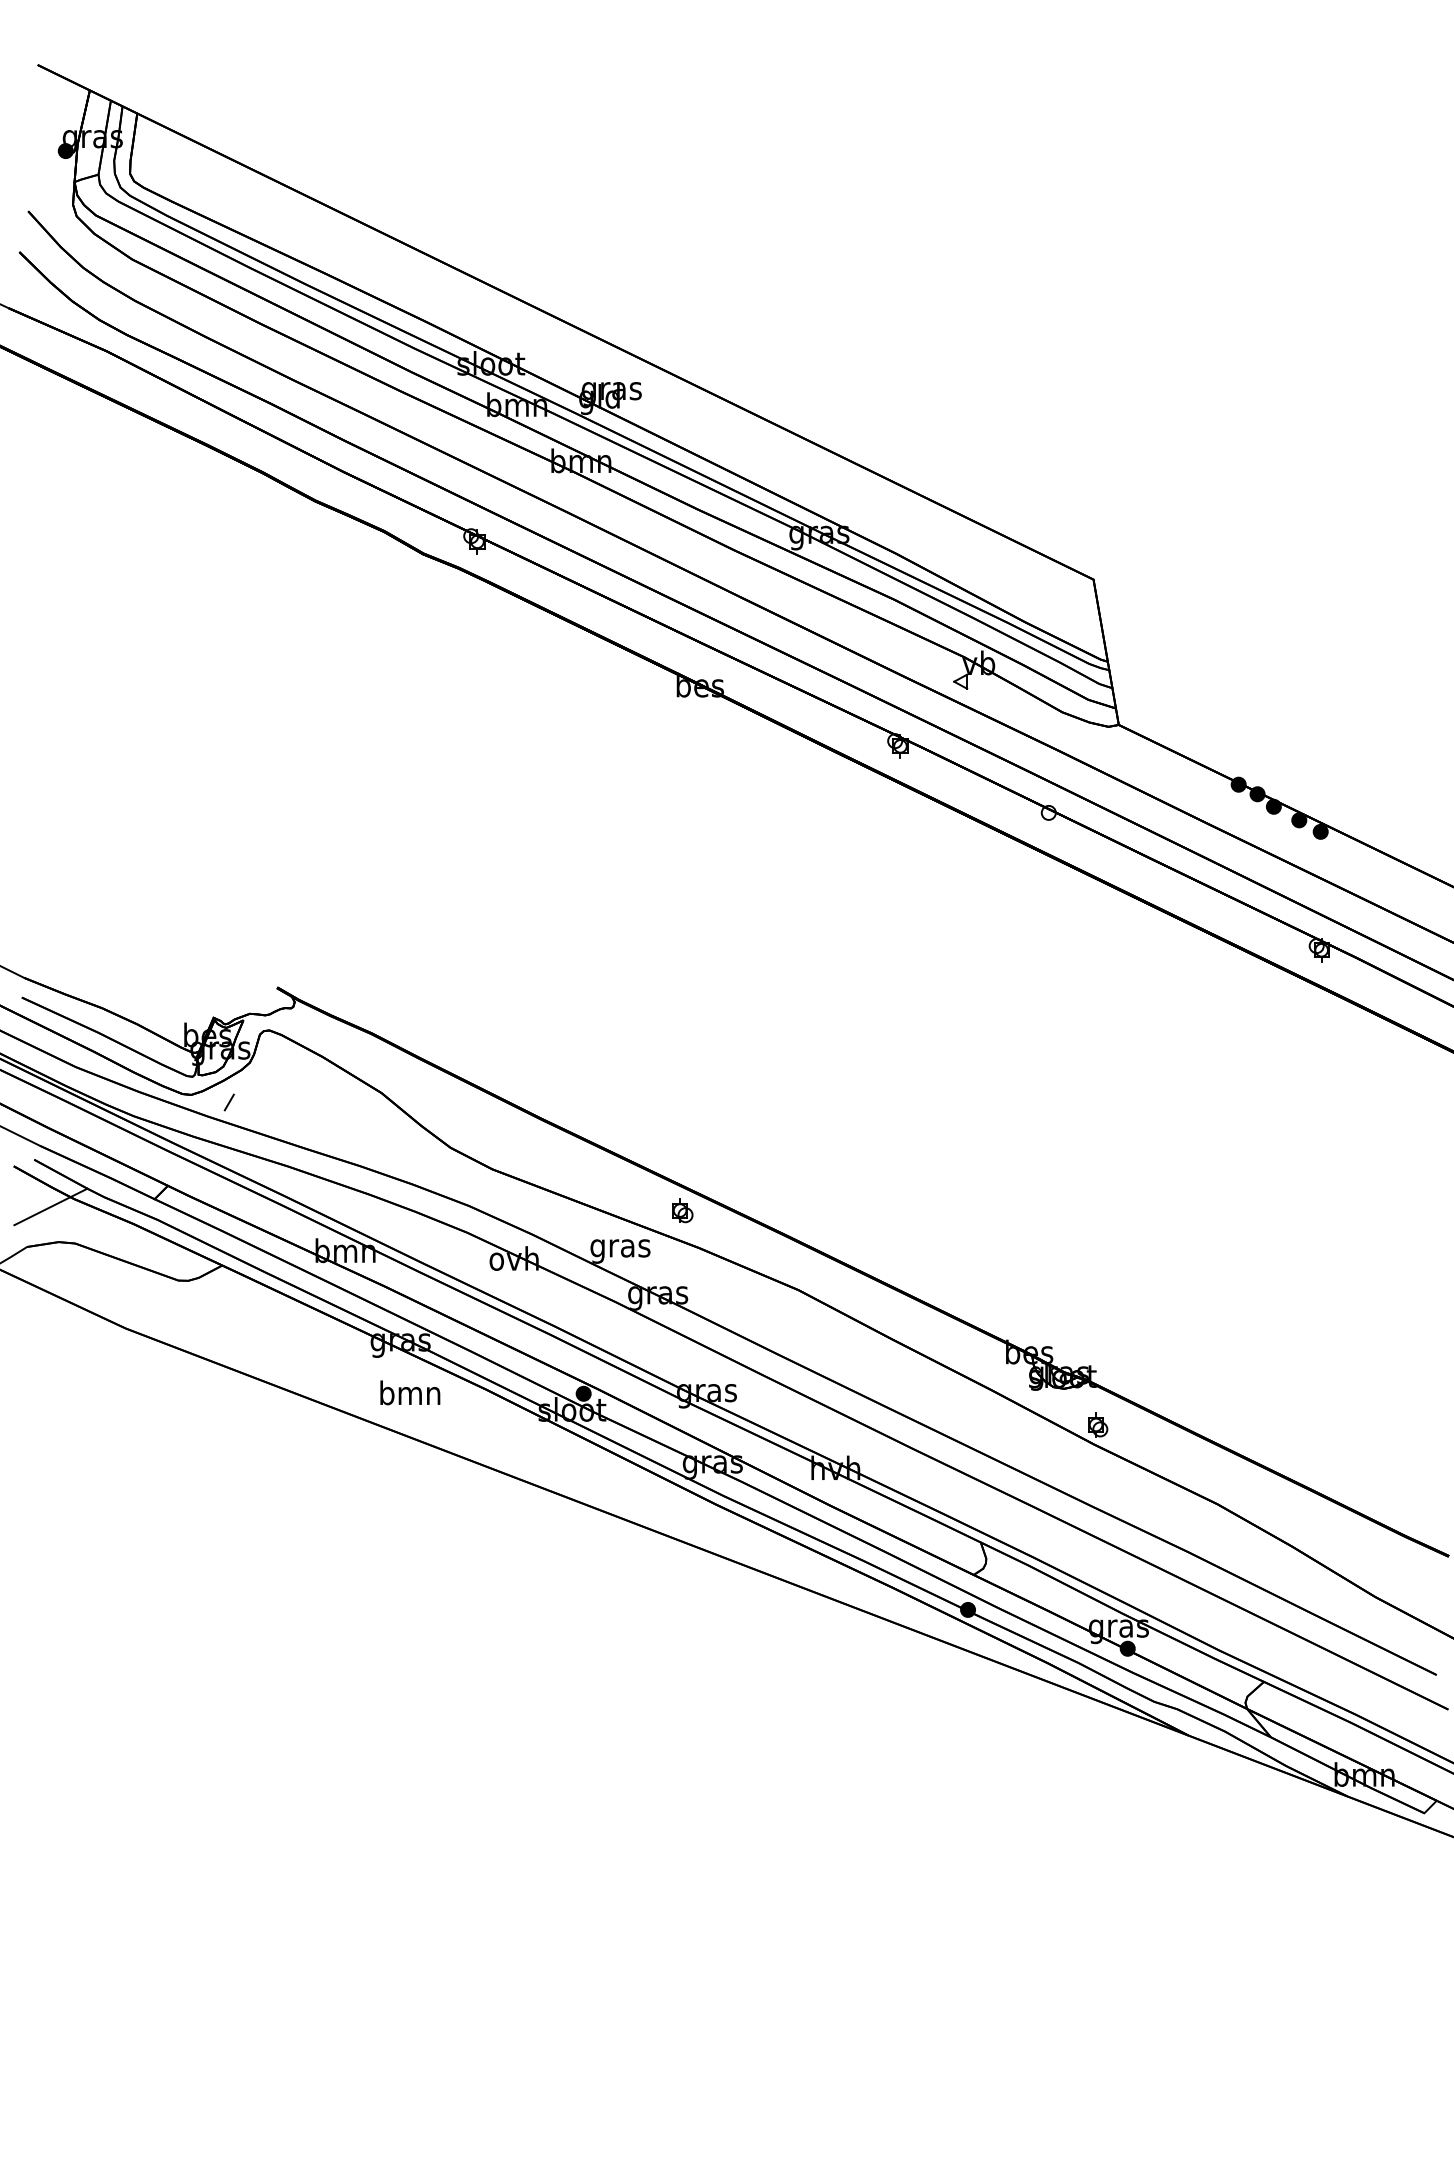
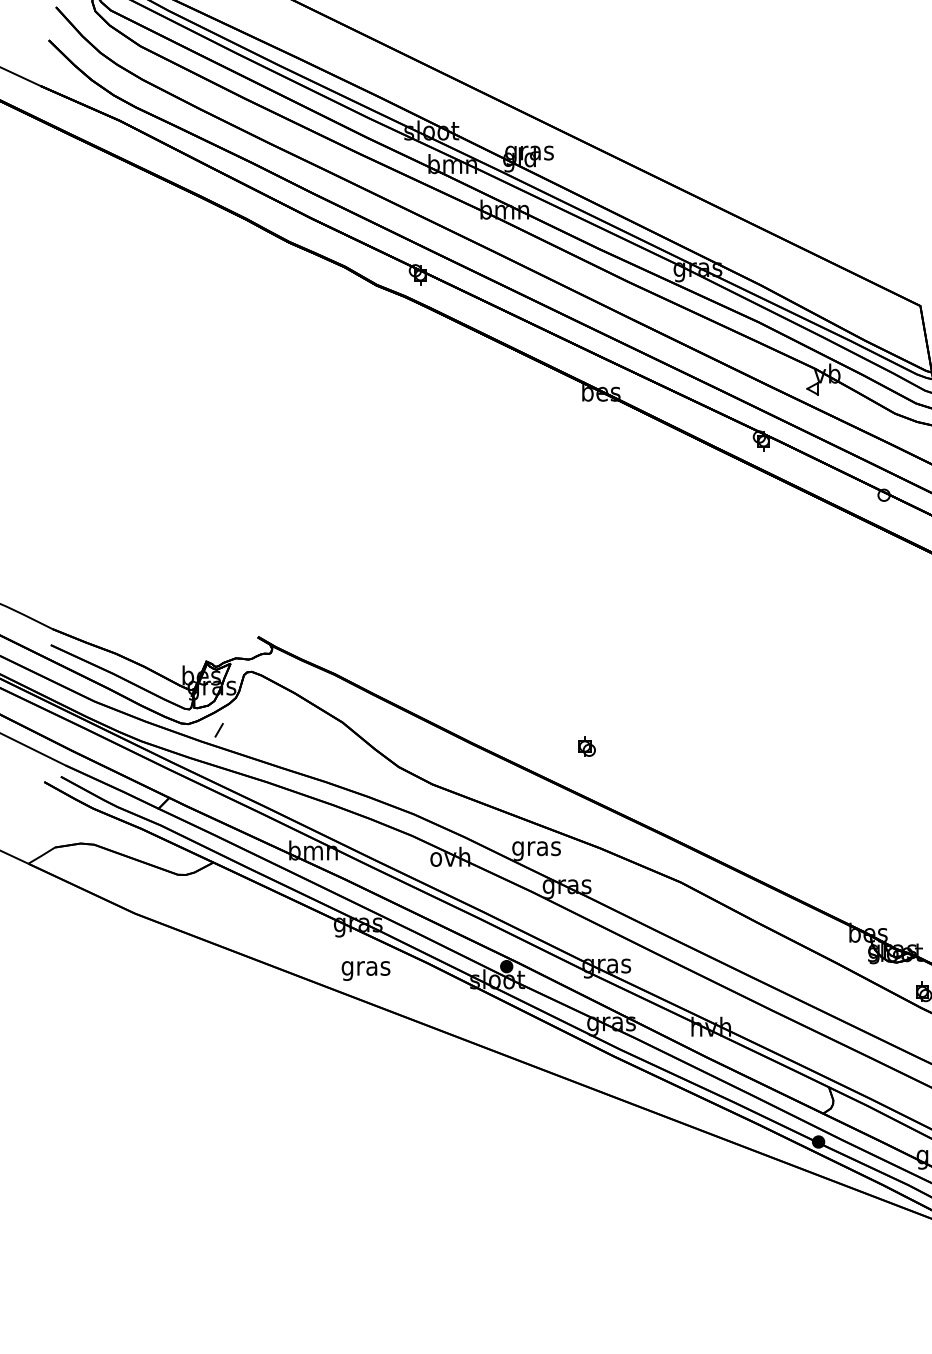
line: (50, 1206) -> (74, 814), removed
part: (682, 1210) -> (586, 746), moved
text: (410, 1395) -> (366, 968), bmn -> gras

